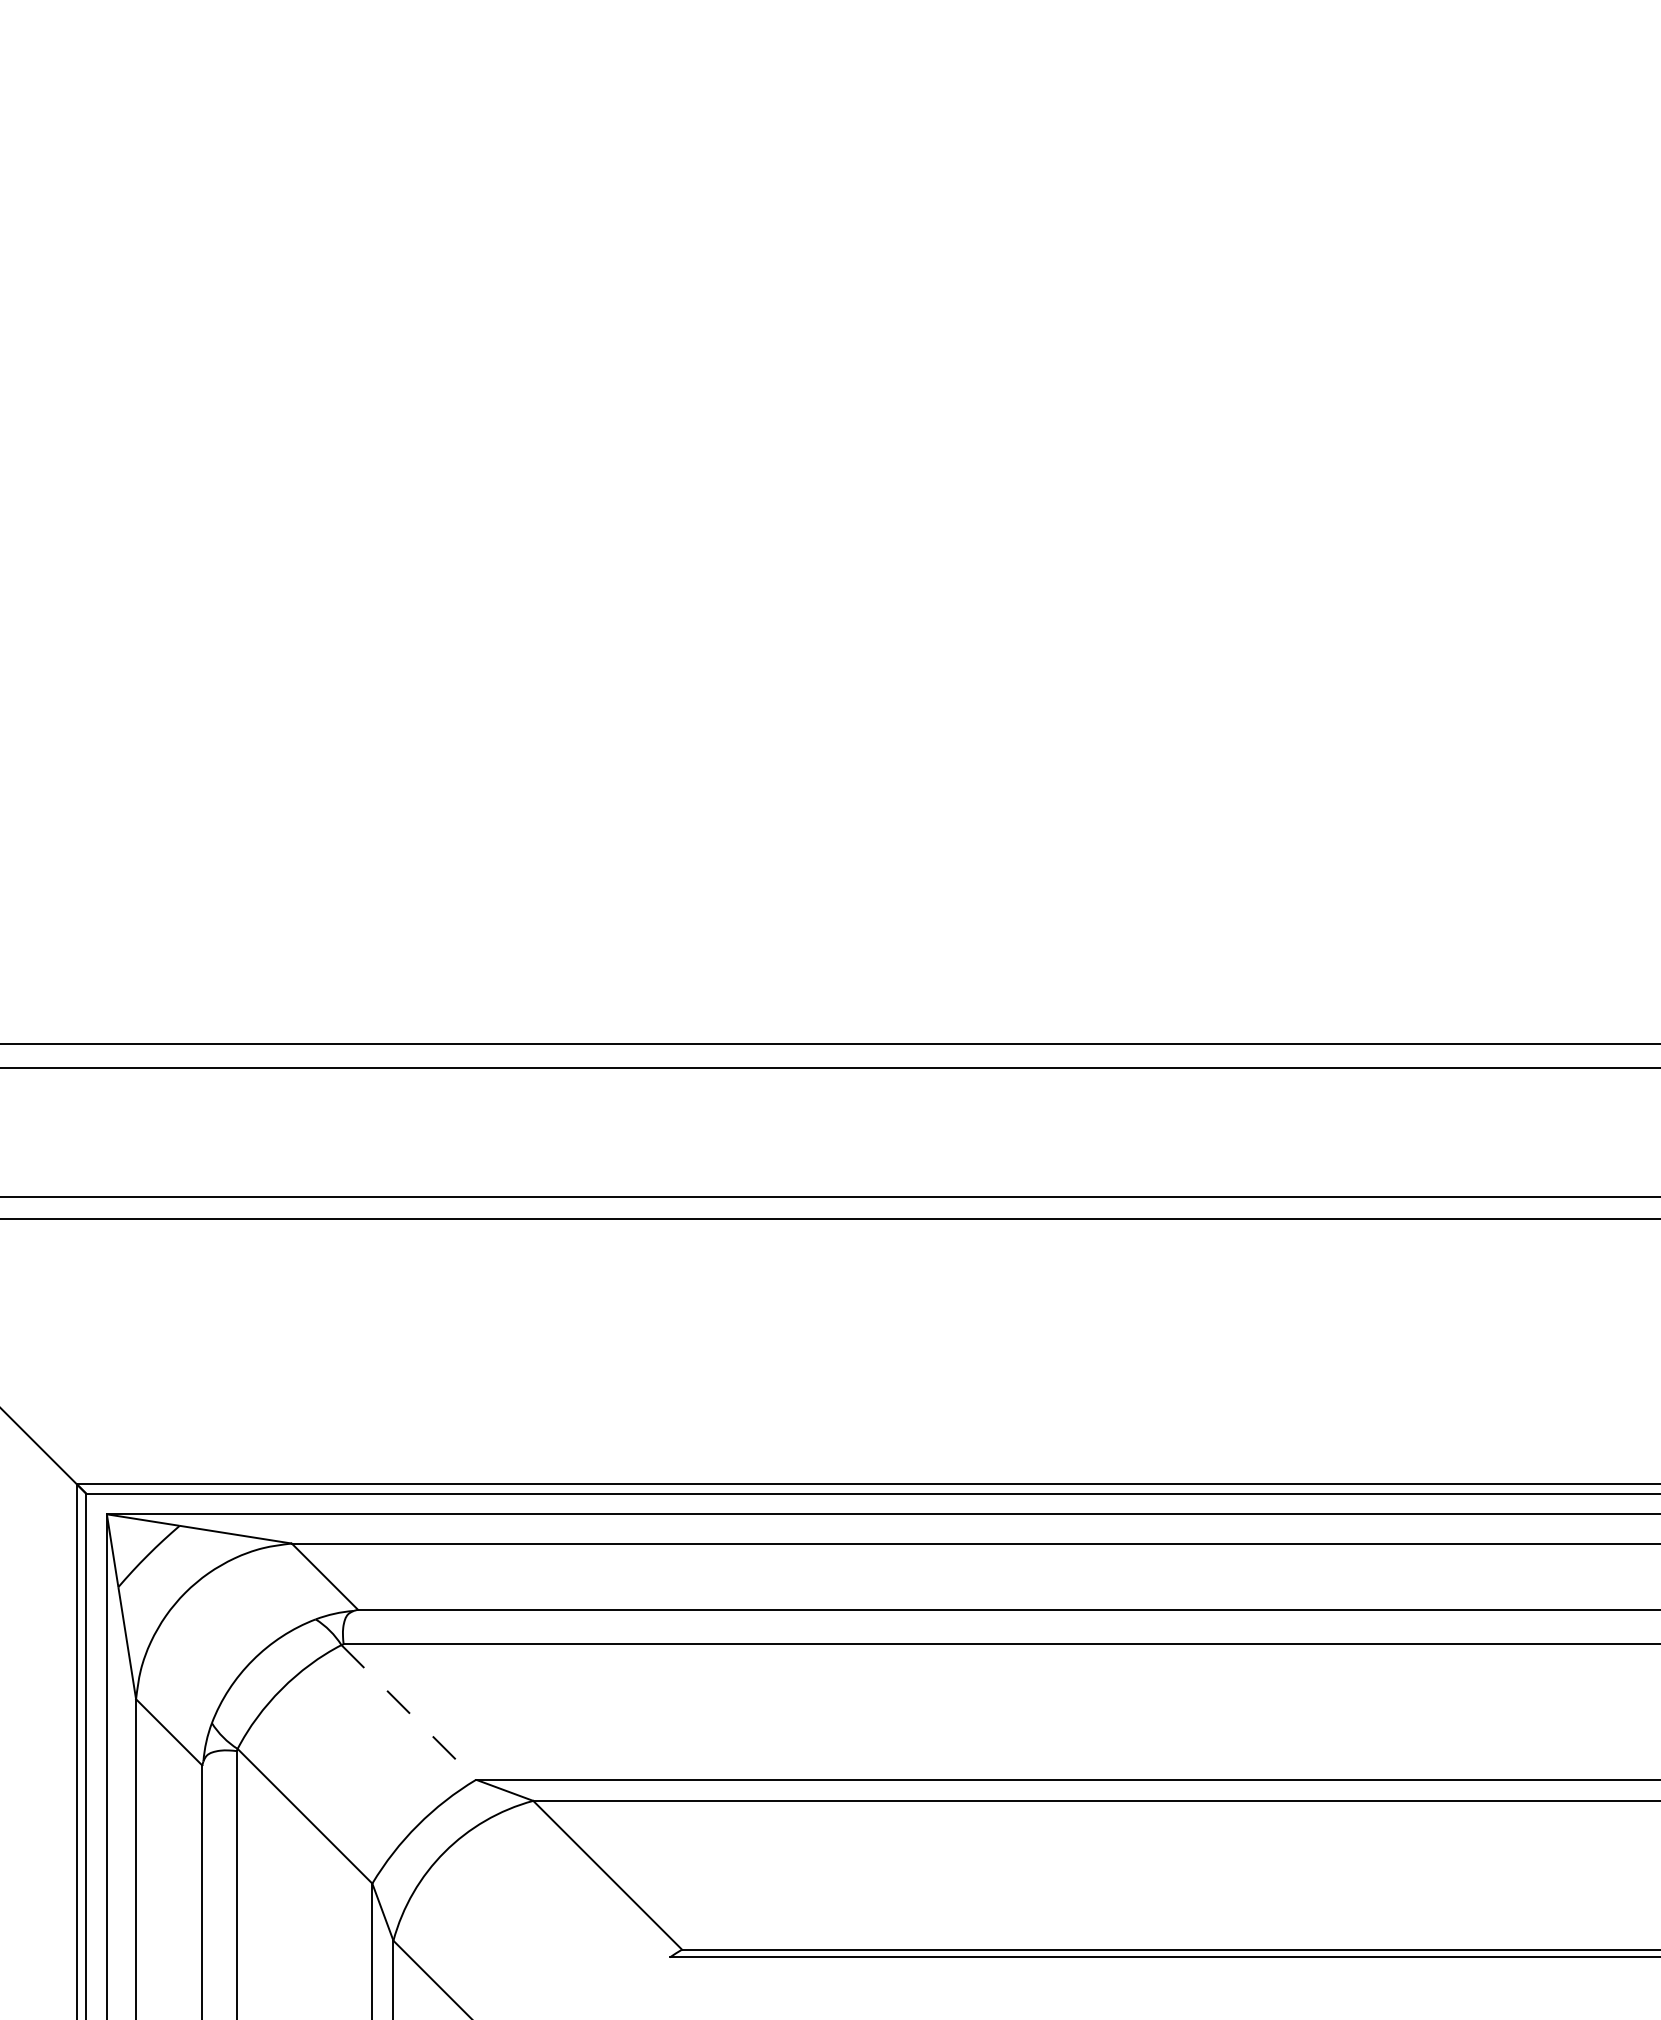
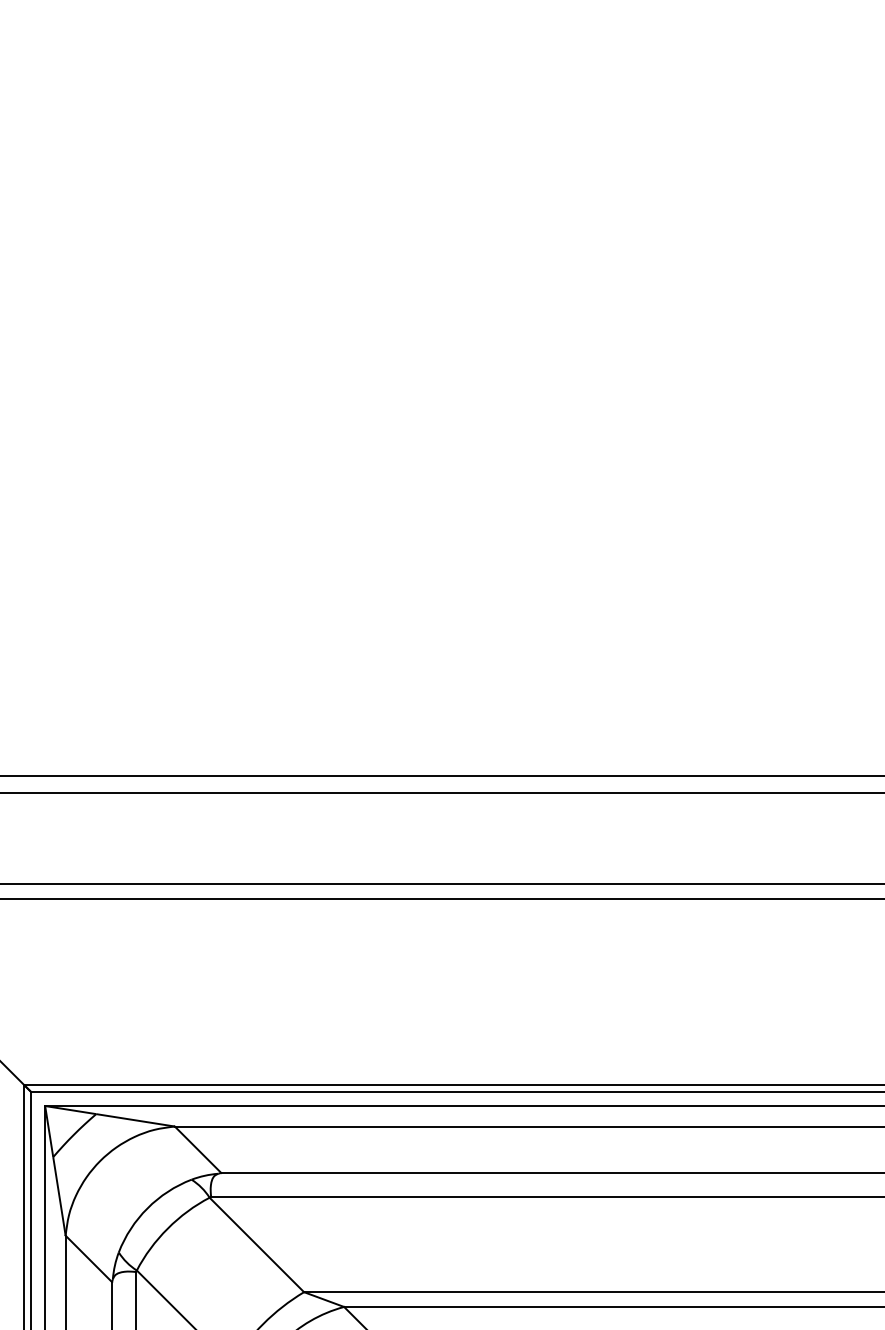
line: (409, 1712) -> (257, 1244), dashed -> solid

